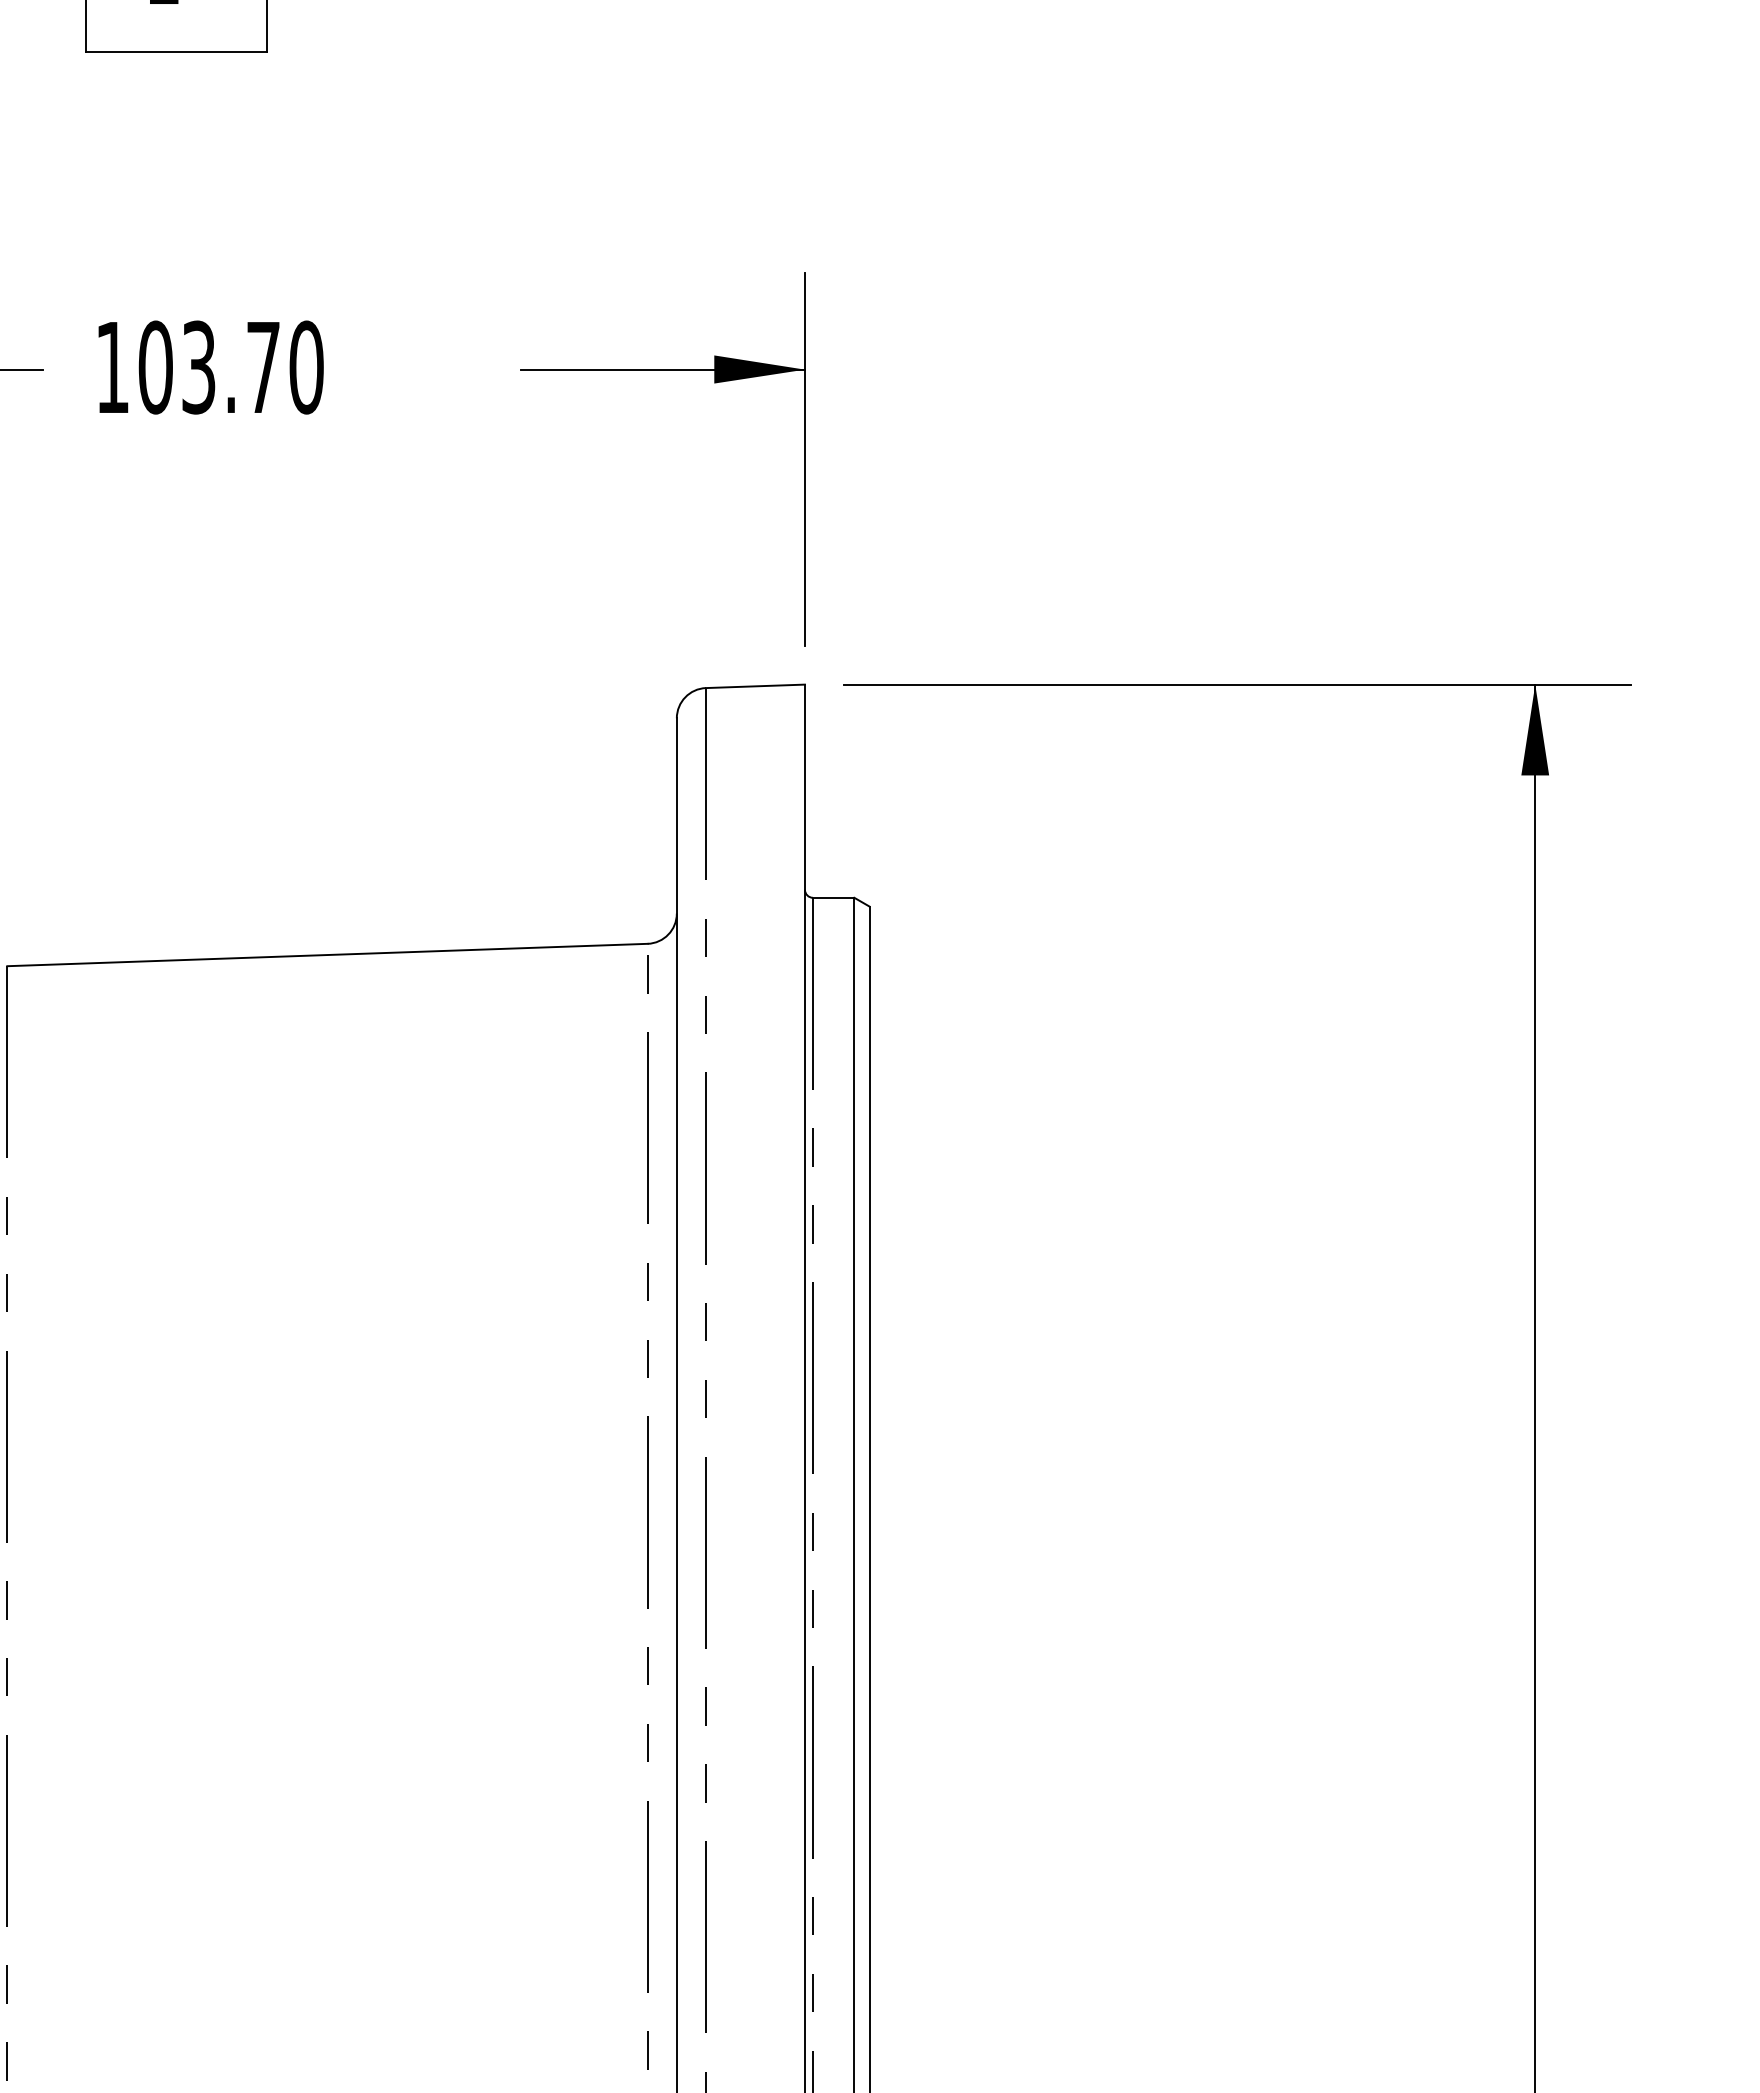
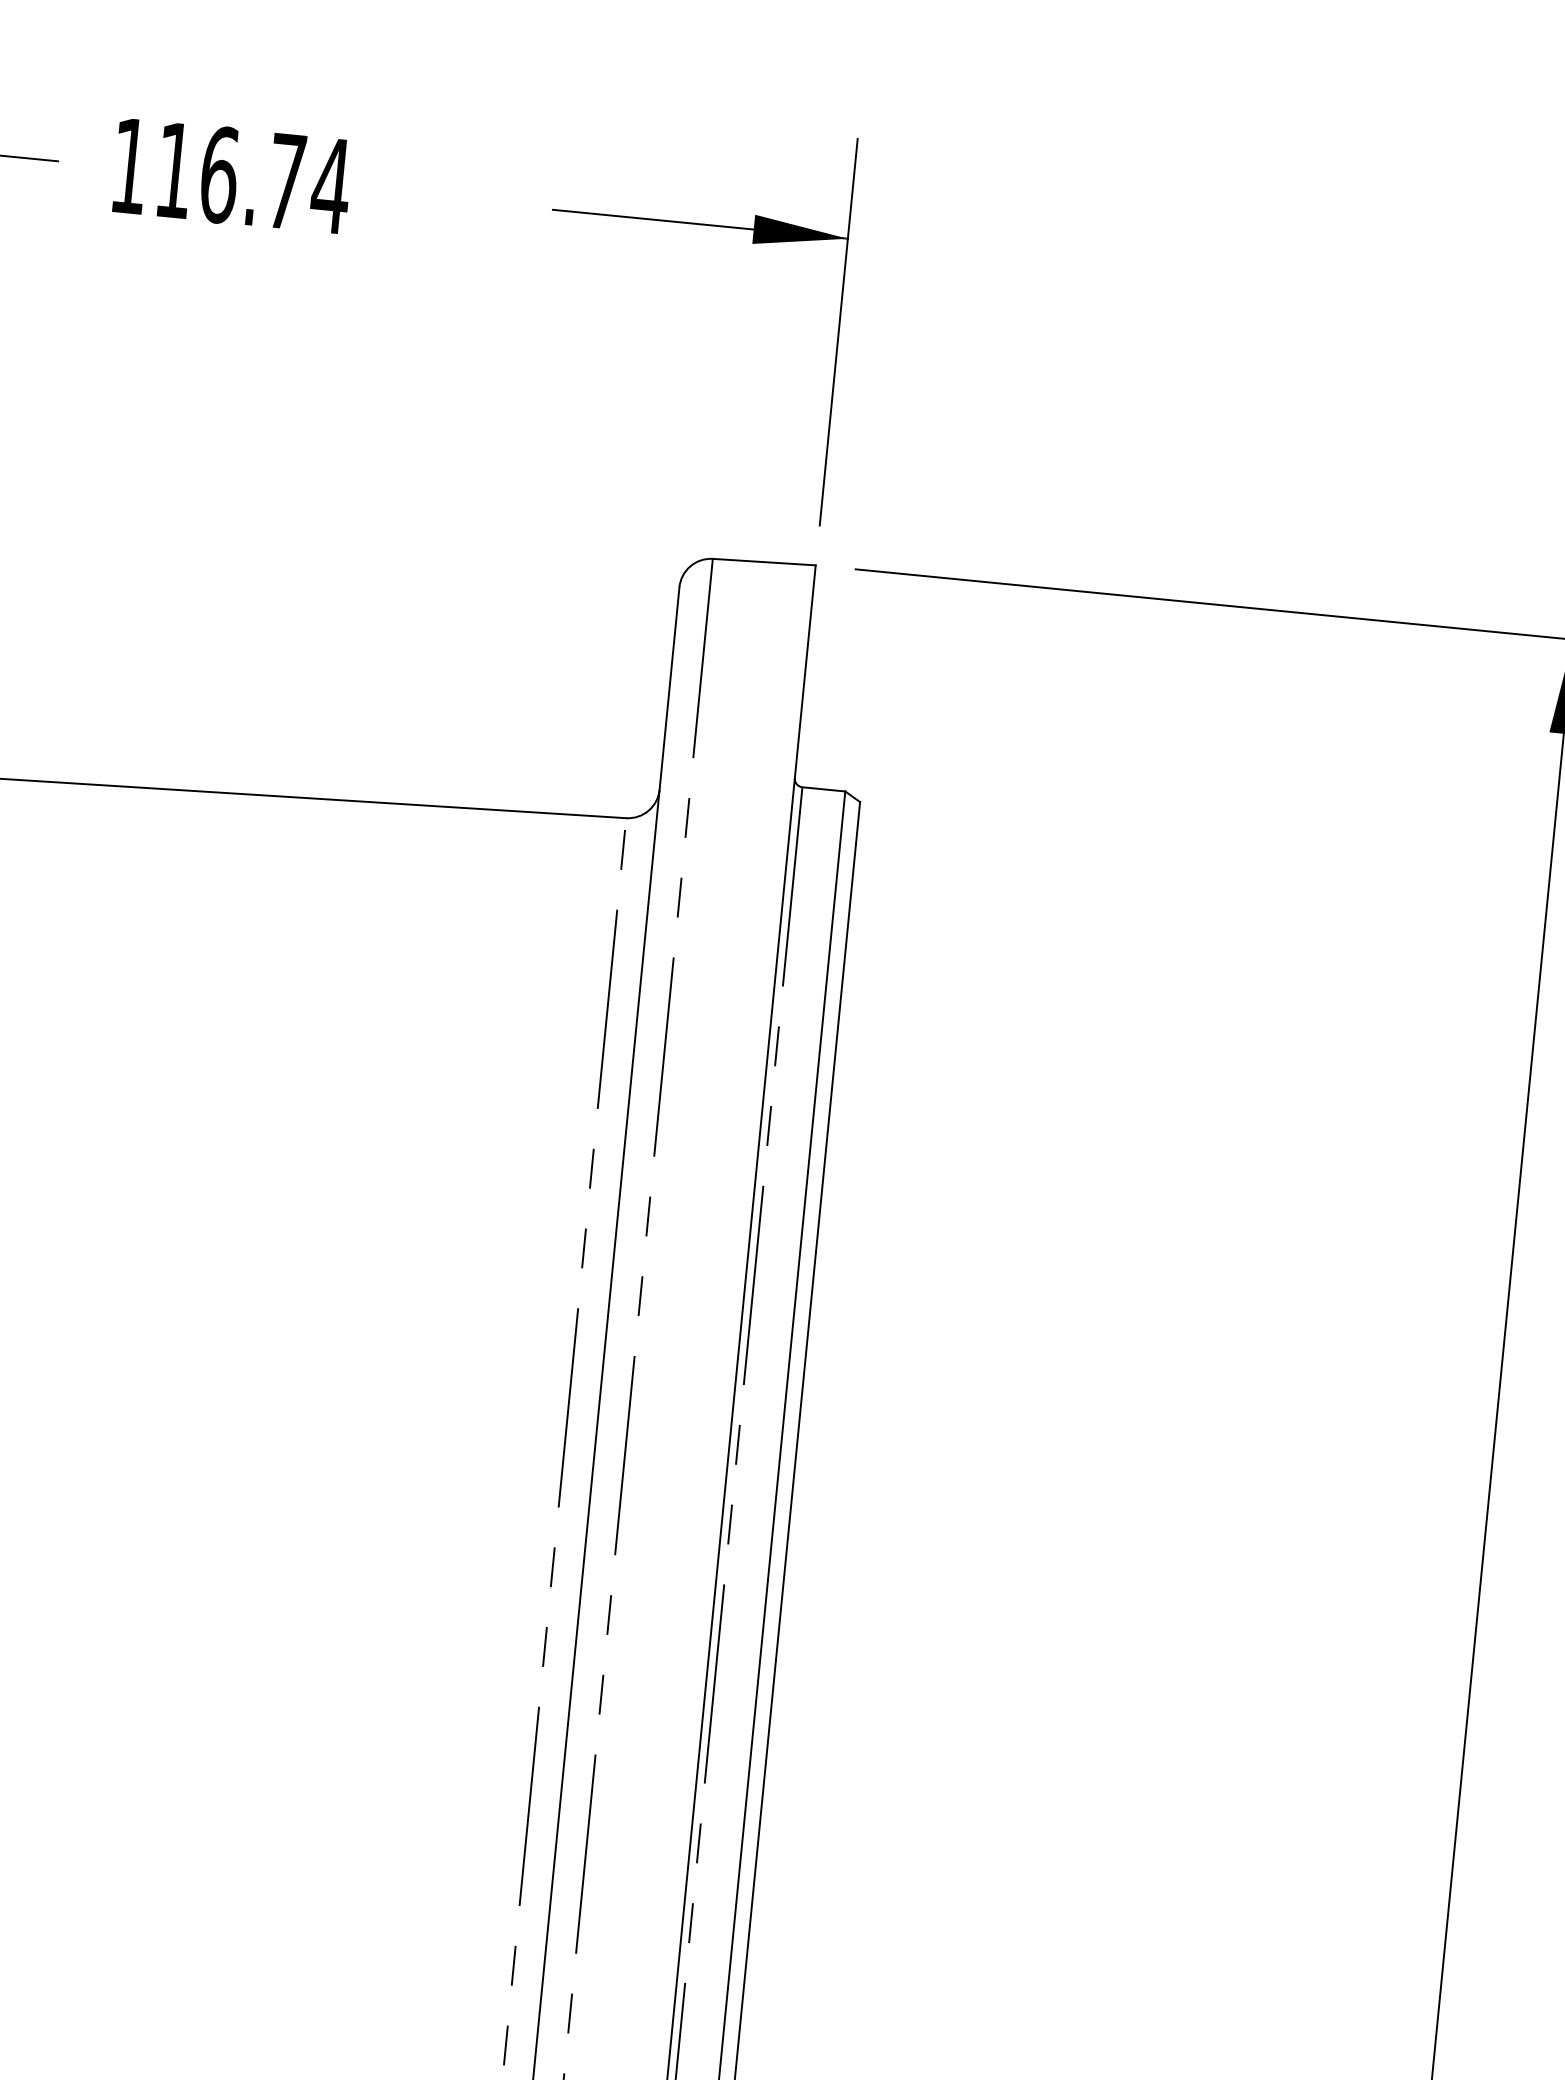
text: (231, 367) -> (253, 178), 103.70 -> 116.74

